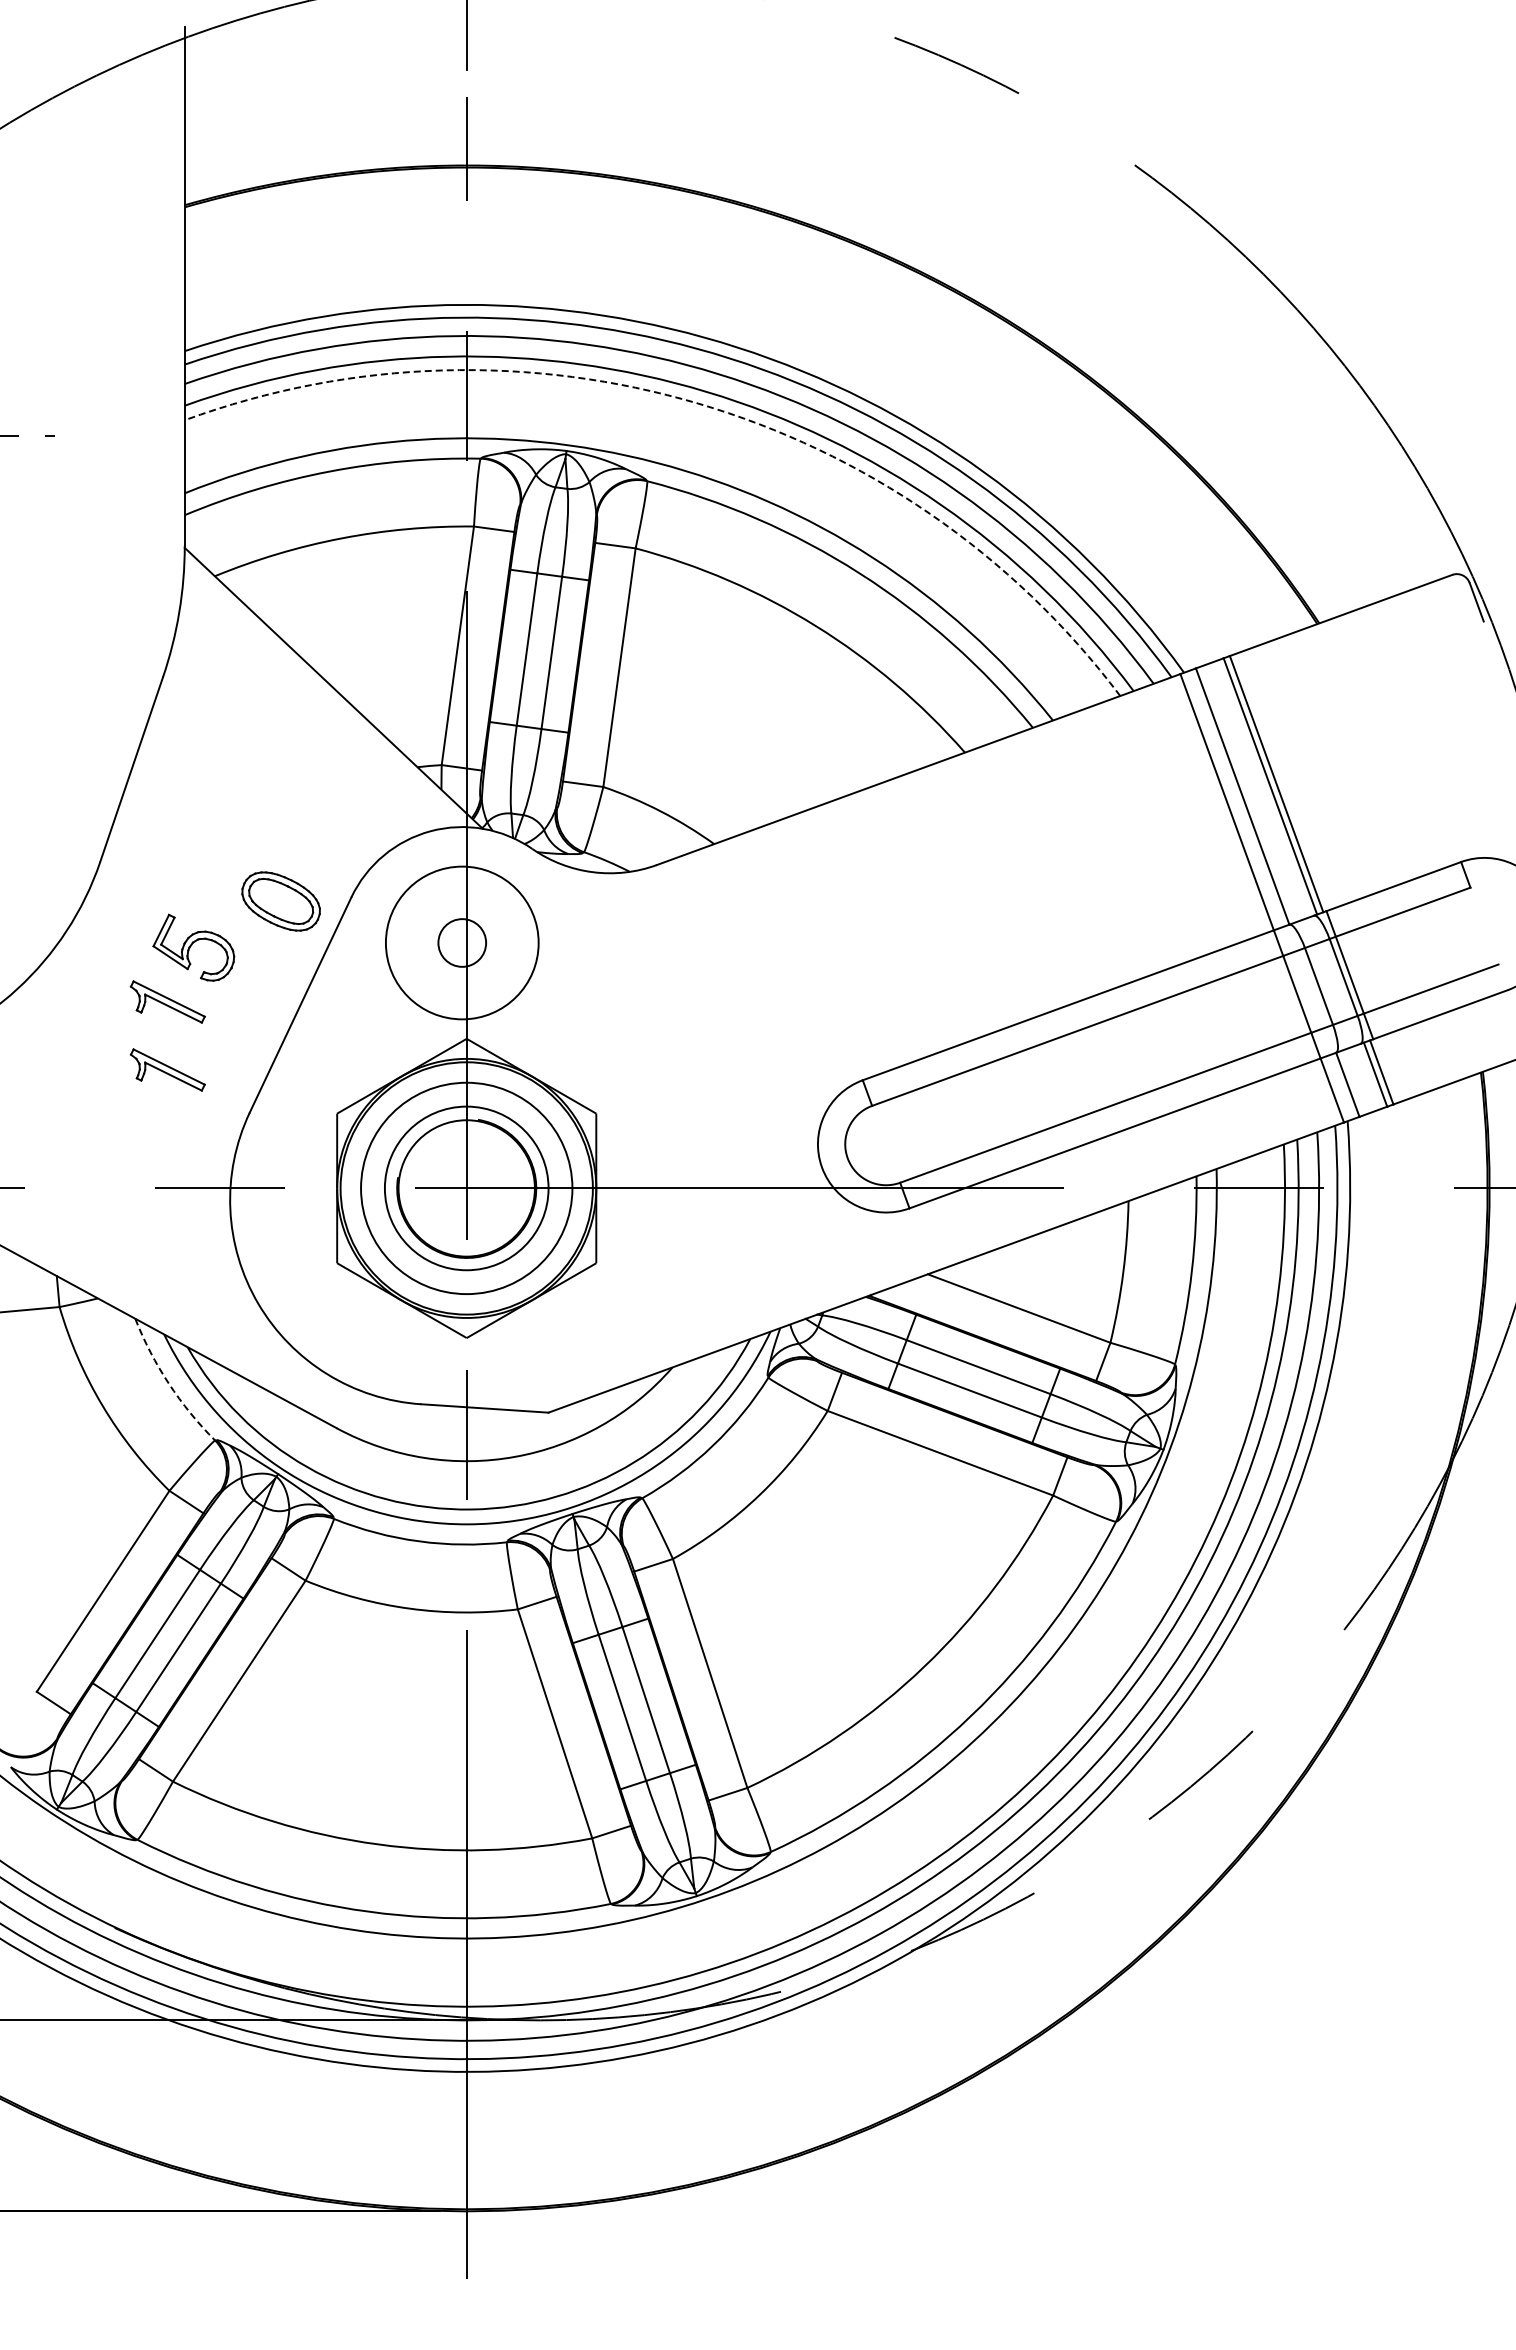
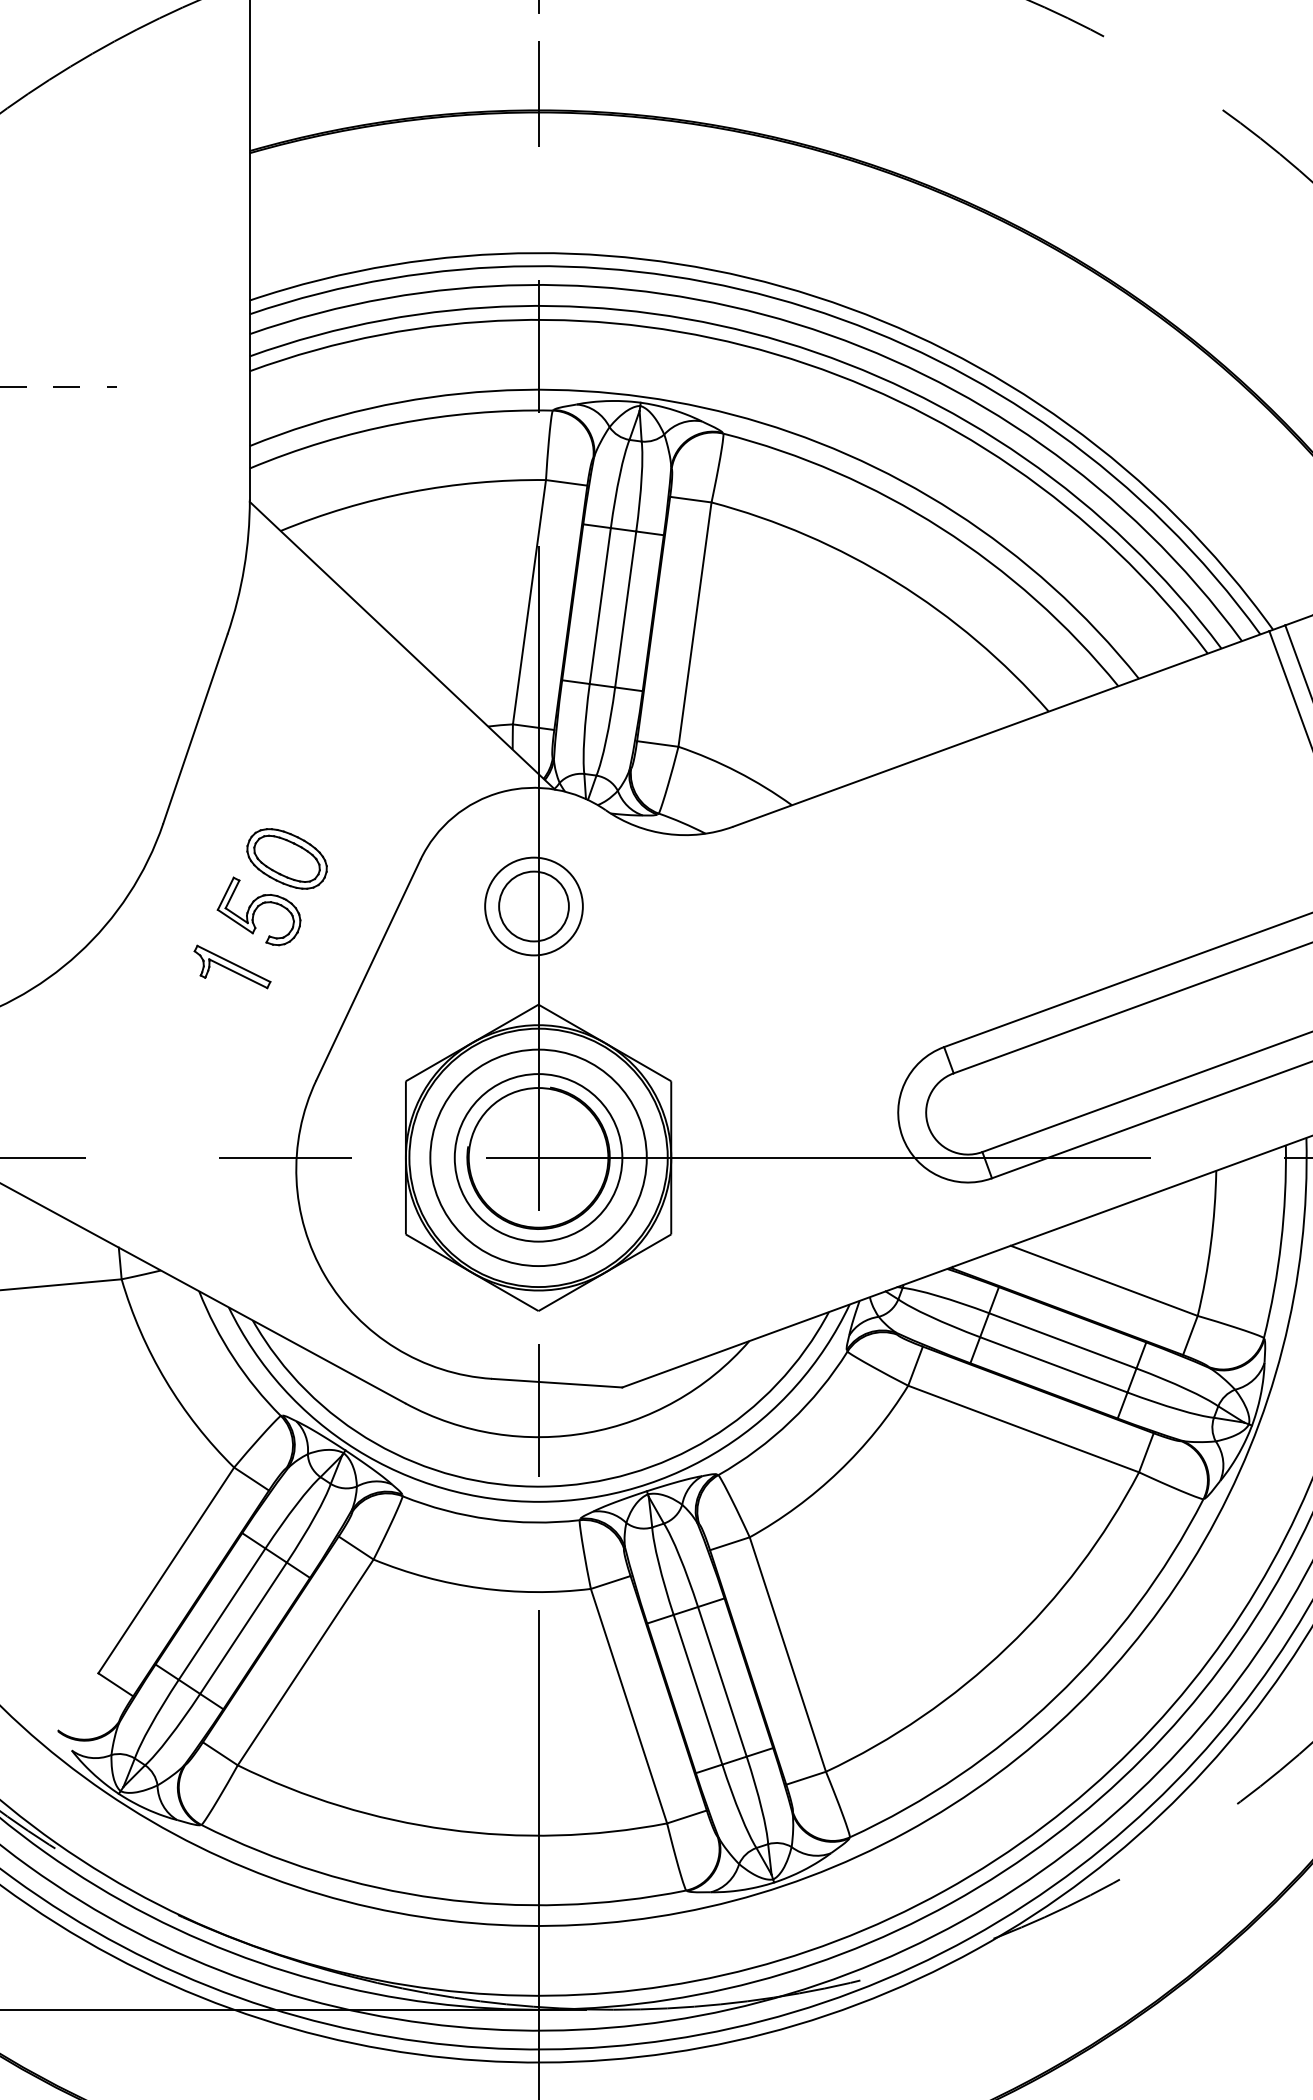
arc: (698, 403) -> (775, 354), dashed -> solid
part: (280, 901) -> (286, 858), moved
circle: (462, 942) -> (534, 906), size x0.62
circle: (462, 942) -> (534, 906), size x1.43
part: (167, 1069) -> (232, 1036), removed
arc: (168, 1383) -> (233, 1357), dashed -> solid

